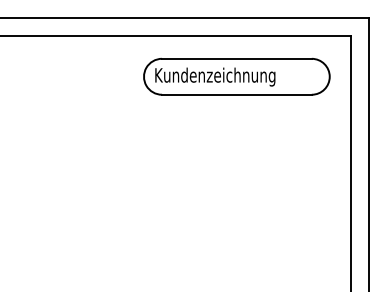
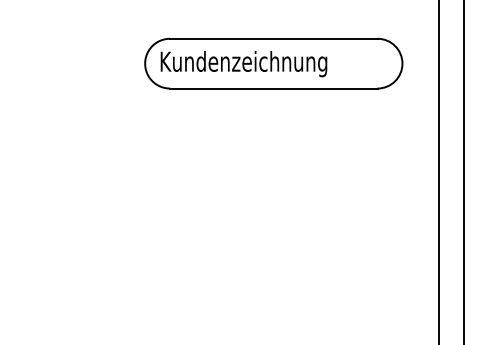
part: (236, 76) -> (273, 63), moved

